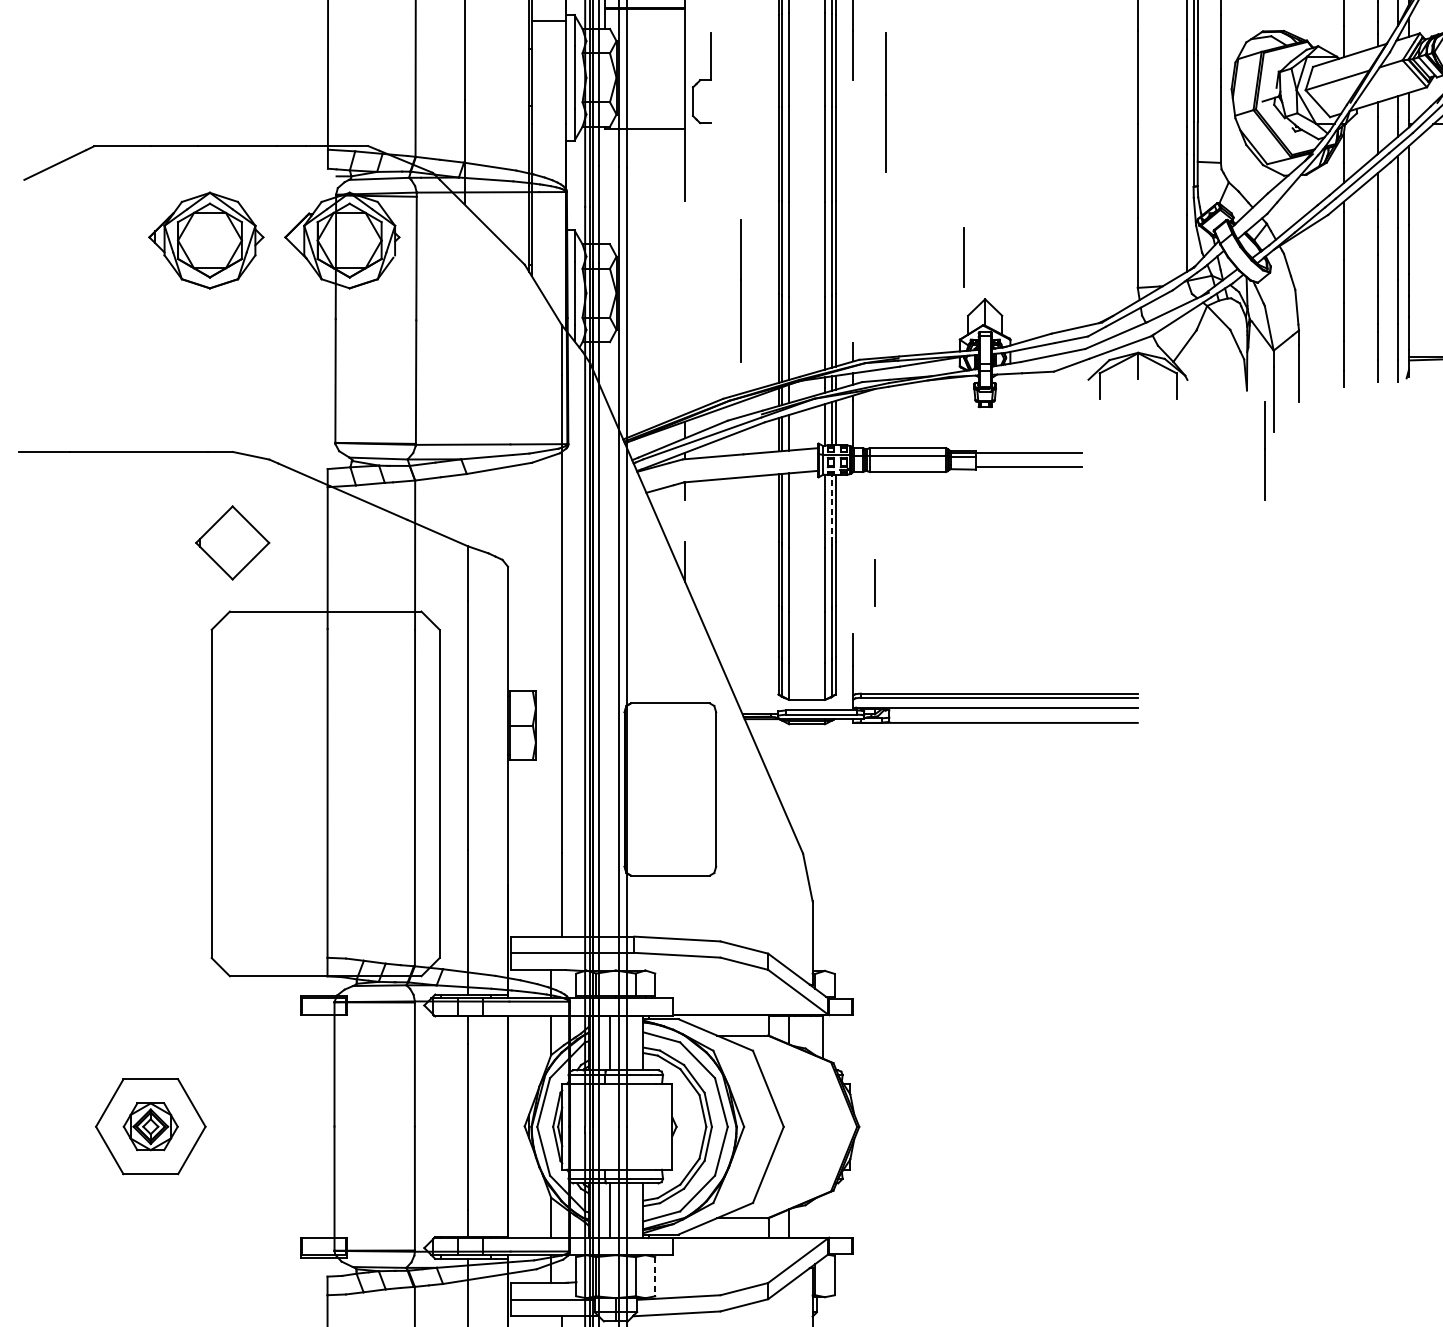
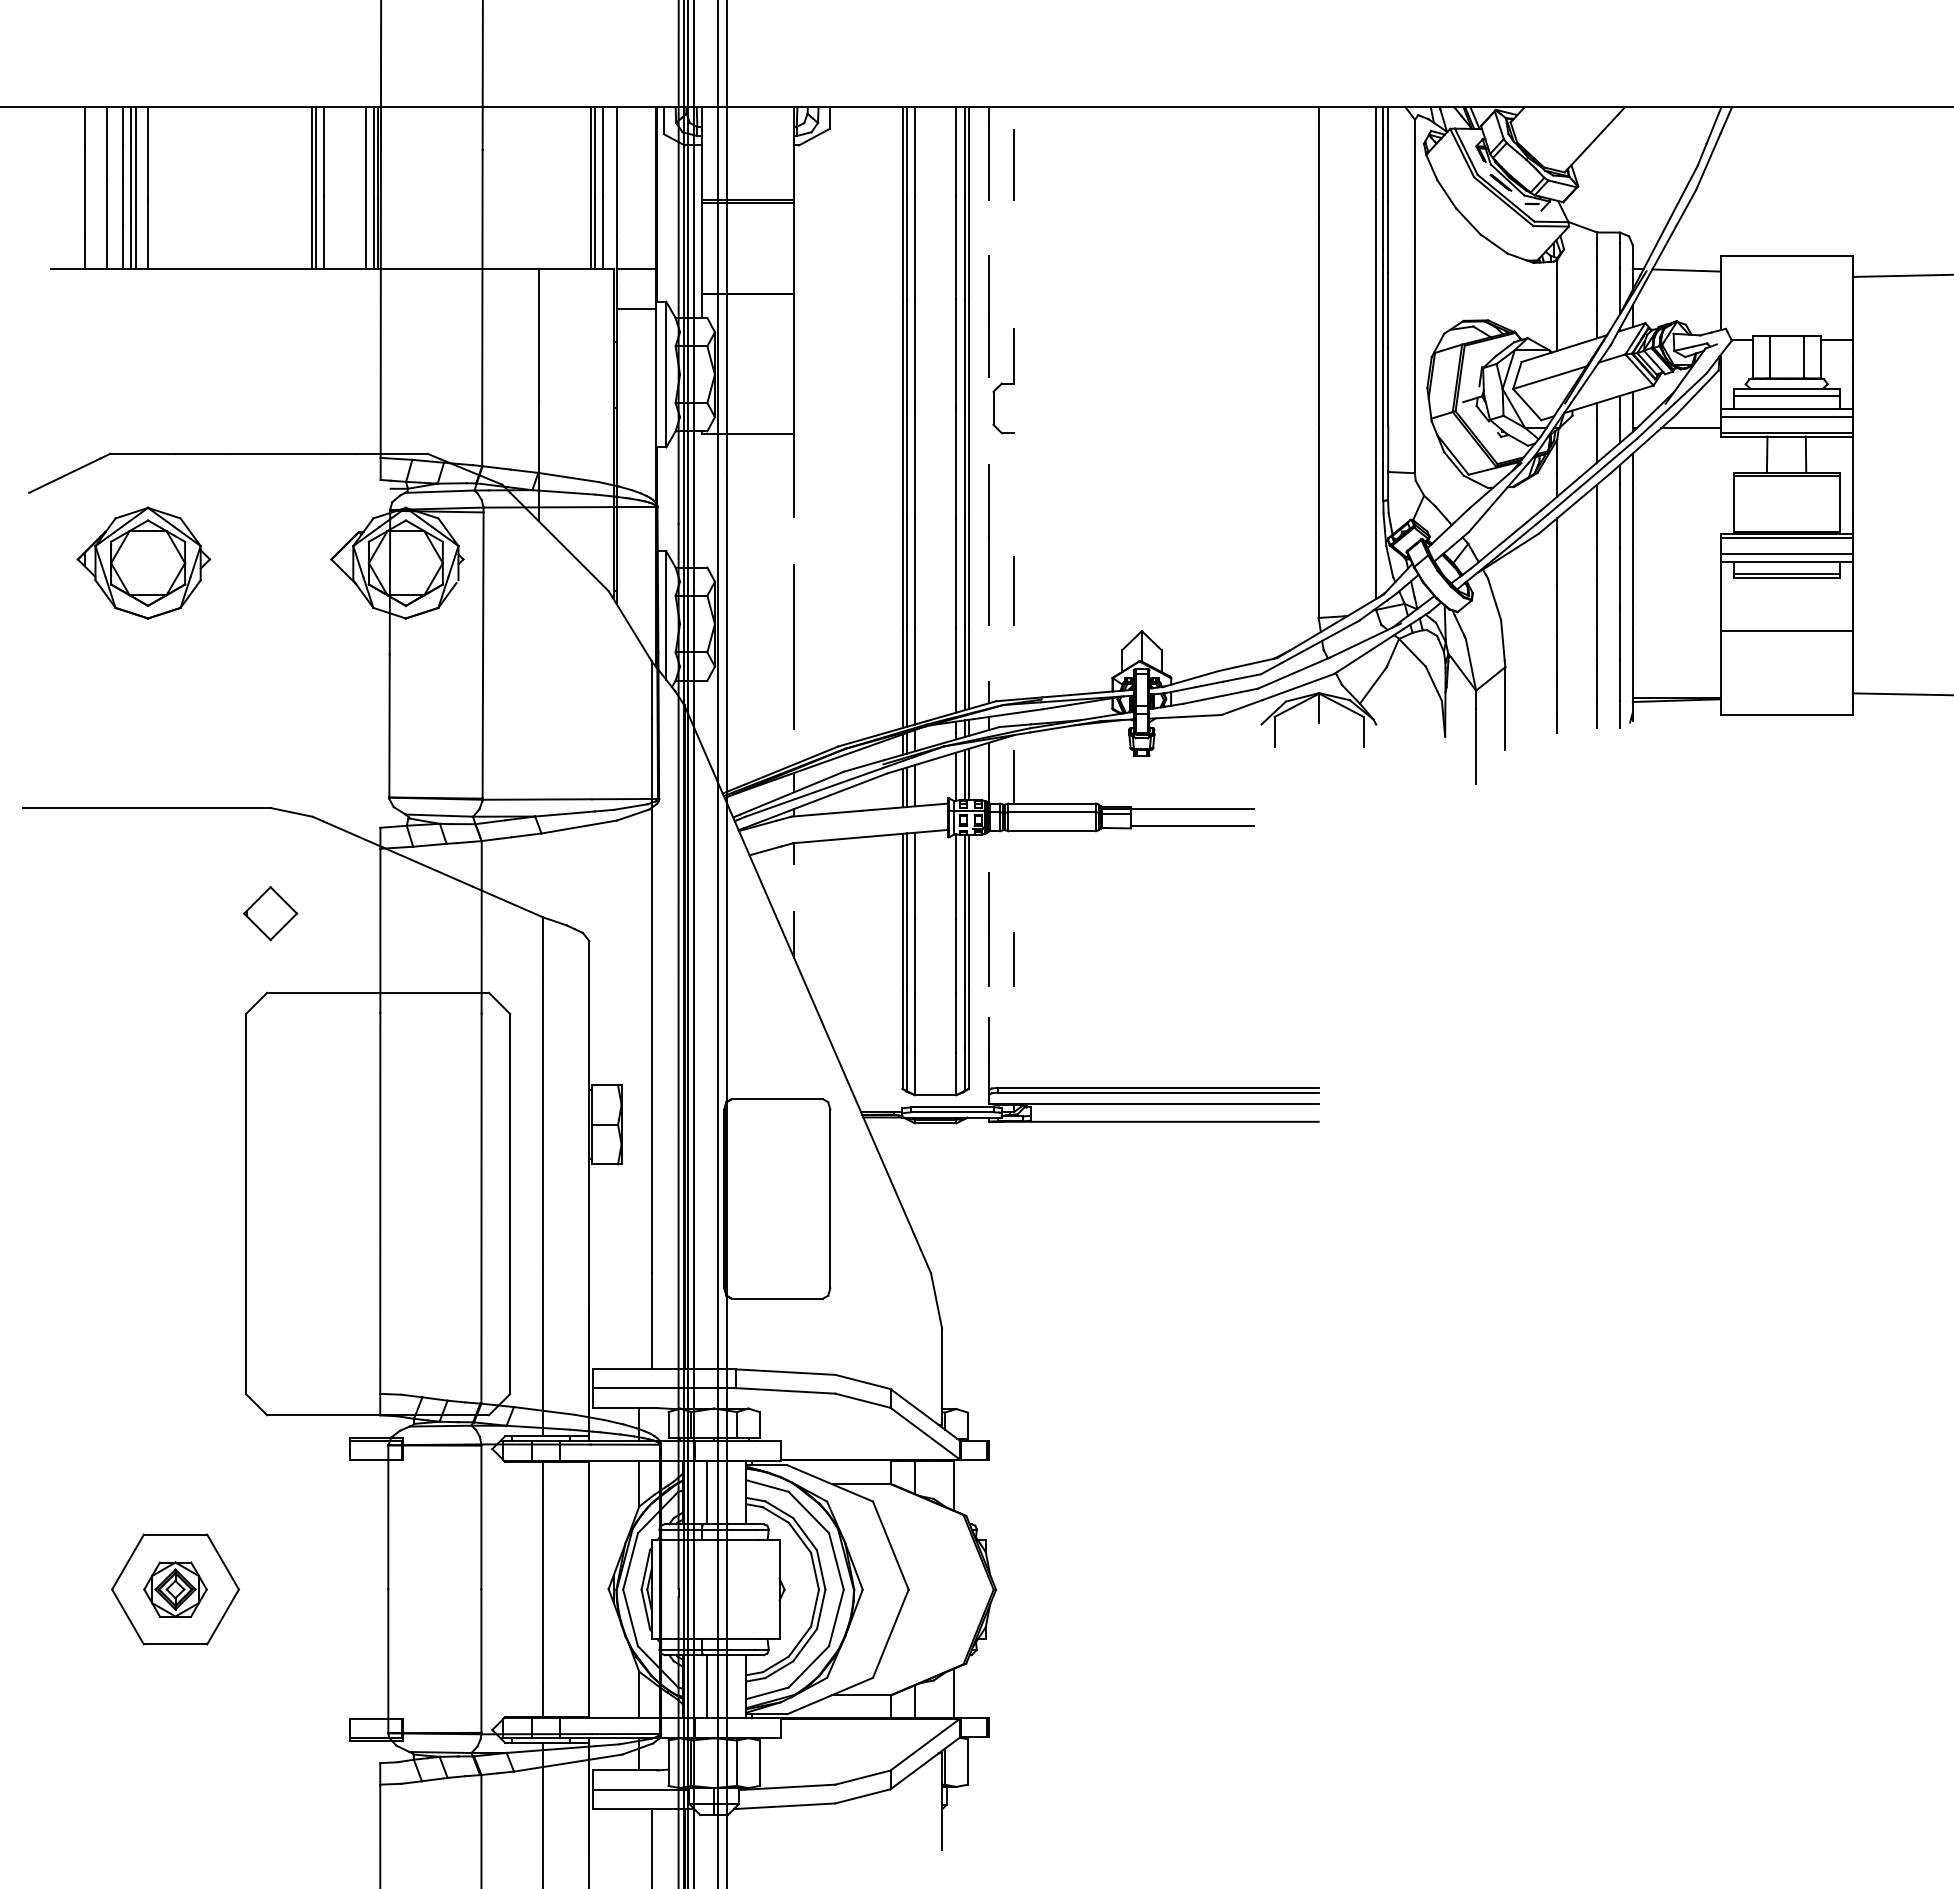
part: (701, 78) -> (1003, 381), moved
line: (885, 101) -> (988, 544), moved
part: (206, 240) -> (143, 562), moved
line: (963, 257) -> (1013, 590), moved
line: (740, 290) -> (793, 646), moved
line: (875, 424) -> (1014, 776), added
line: (1264, 450) -> (988, 929), moved
line: (831, 509) -> (964, 874), dashed -> solid
part: (232, 543) -> (270, 913), size x0.62
line: (823, 1216) -> (954, 1693), added
line: (654, 1276) -> (759, 1763), dashed -> solid

